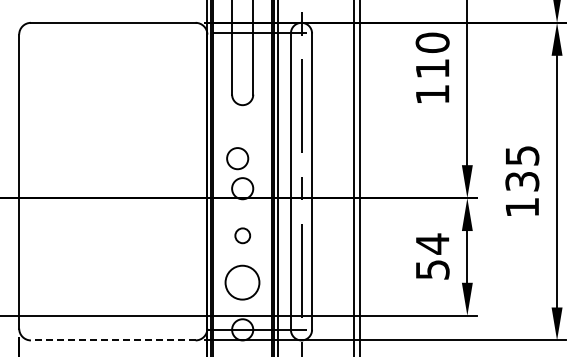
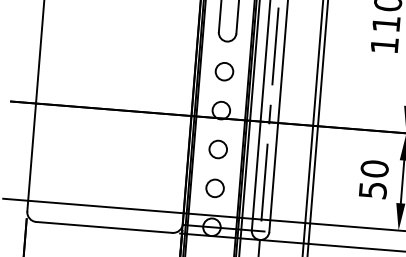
circle: (237, 158) -> (224, 71), moved
circle: (242, 235) -> (218, 149), size x1.43
text: (432, 243) -> (374, 168), 54 -> 50
circle: (242, 282) -> (214, 188), size x0.62
line: (112, 340) -> (103, 227), dashed -> solid

